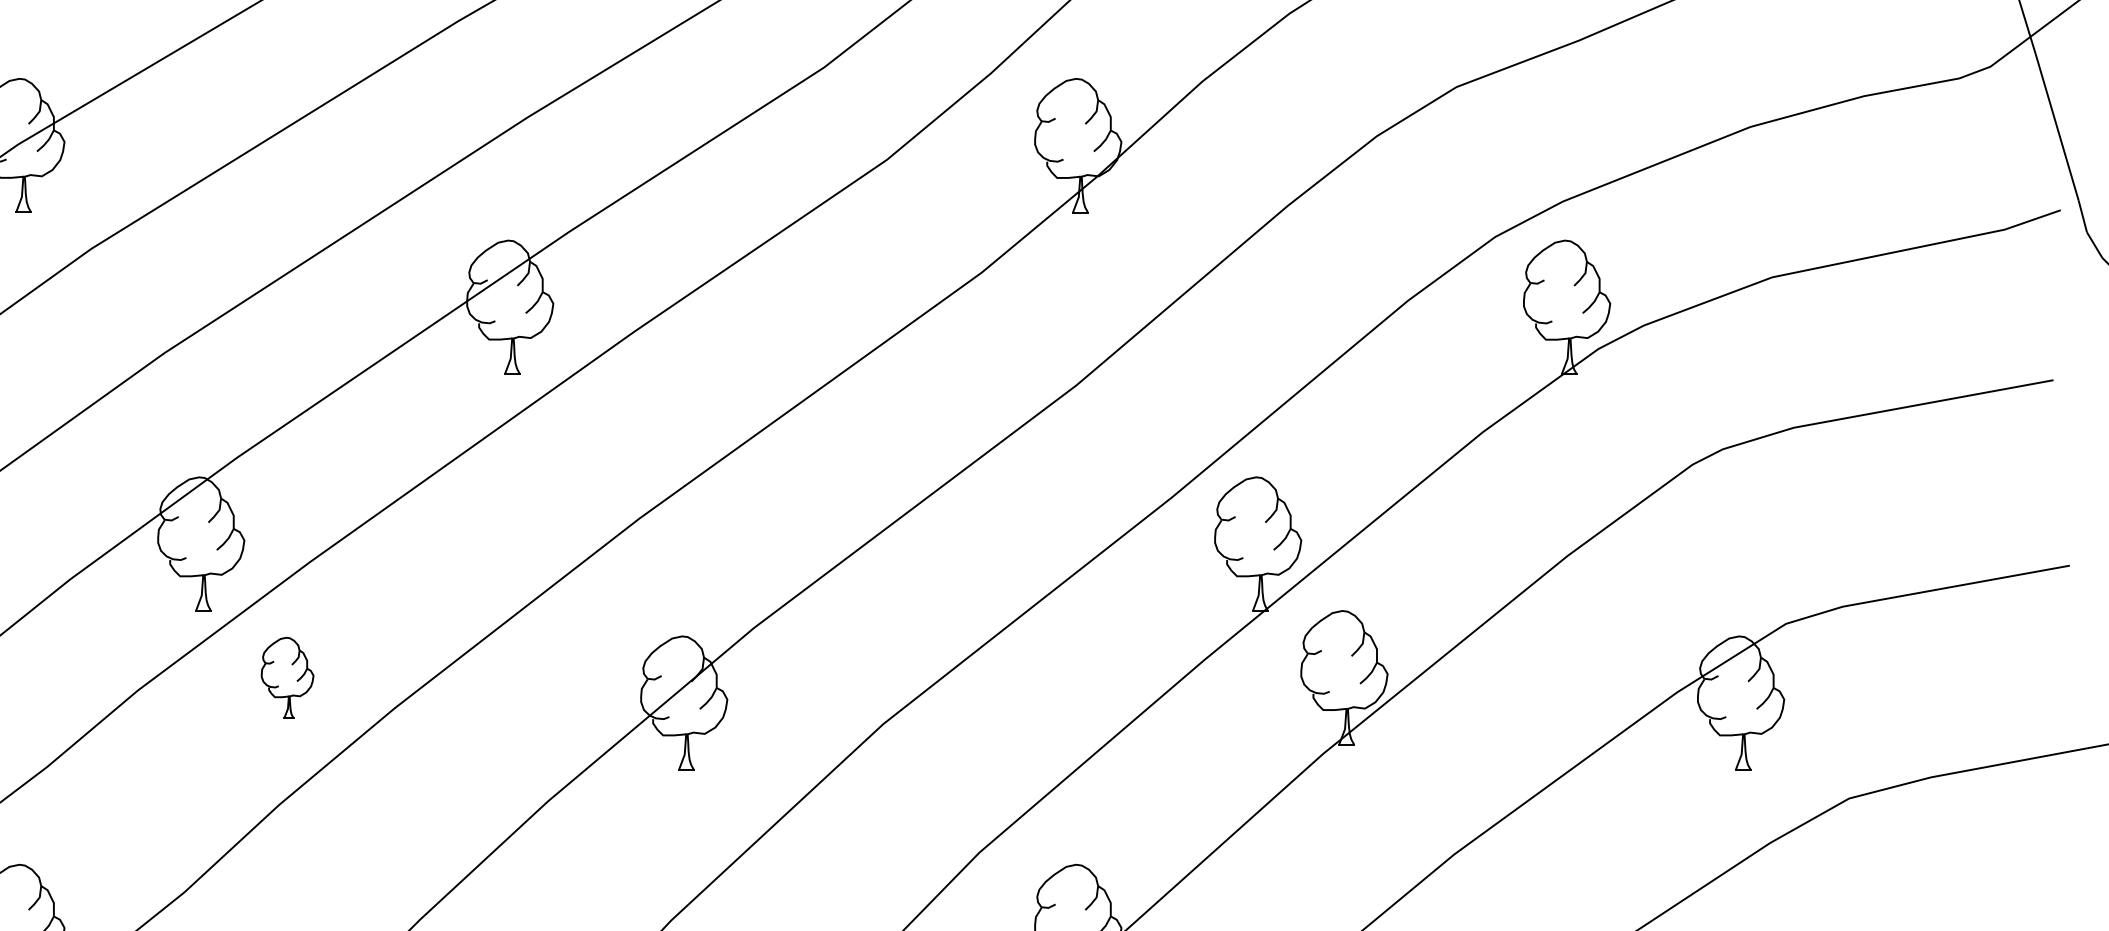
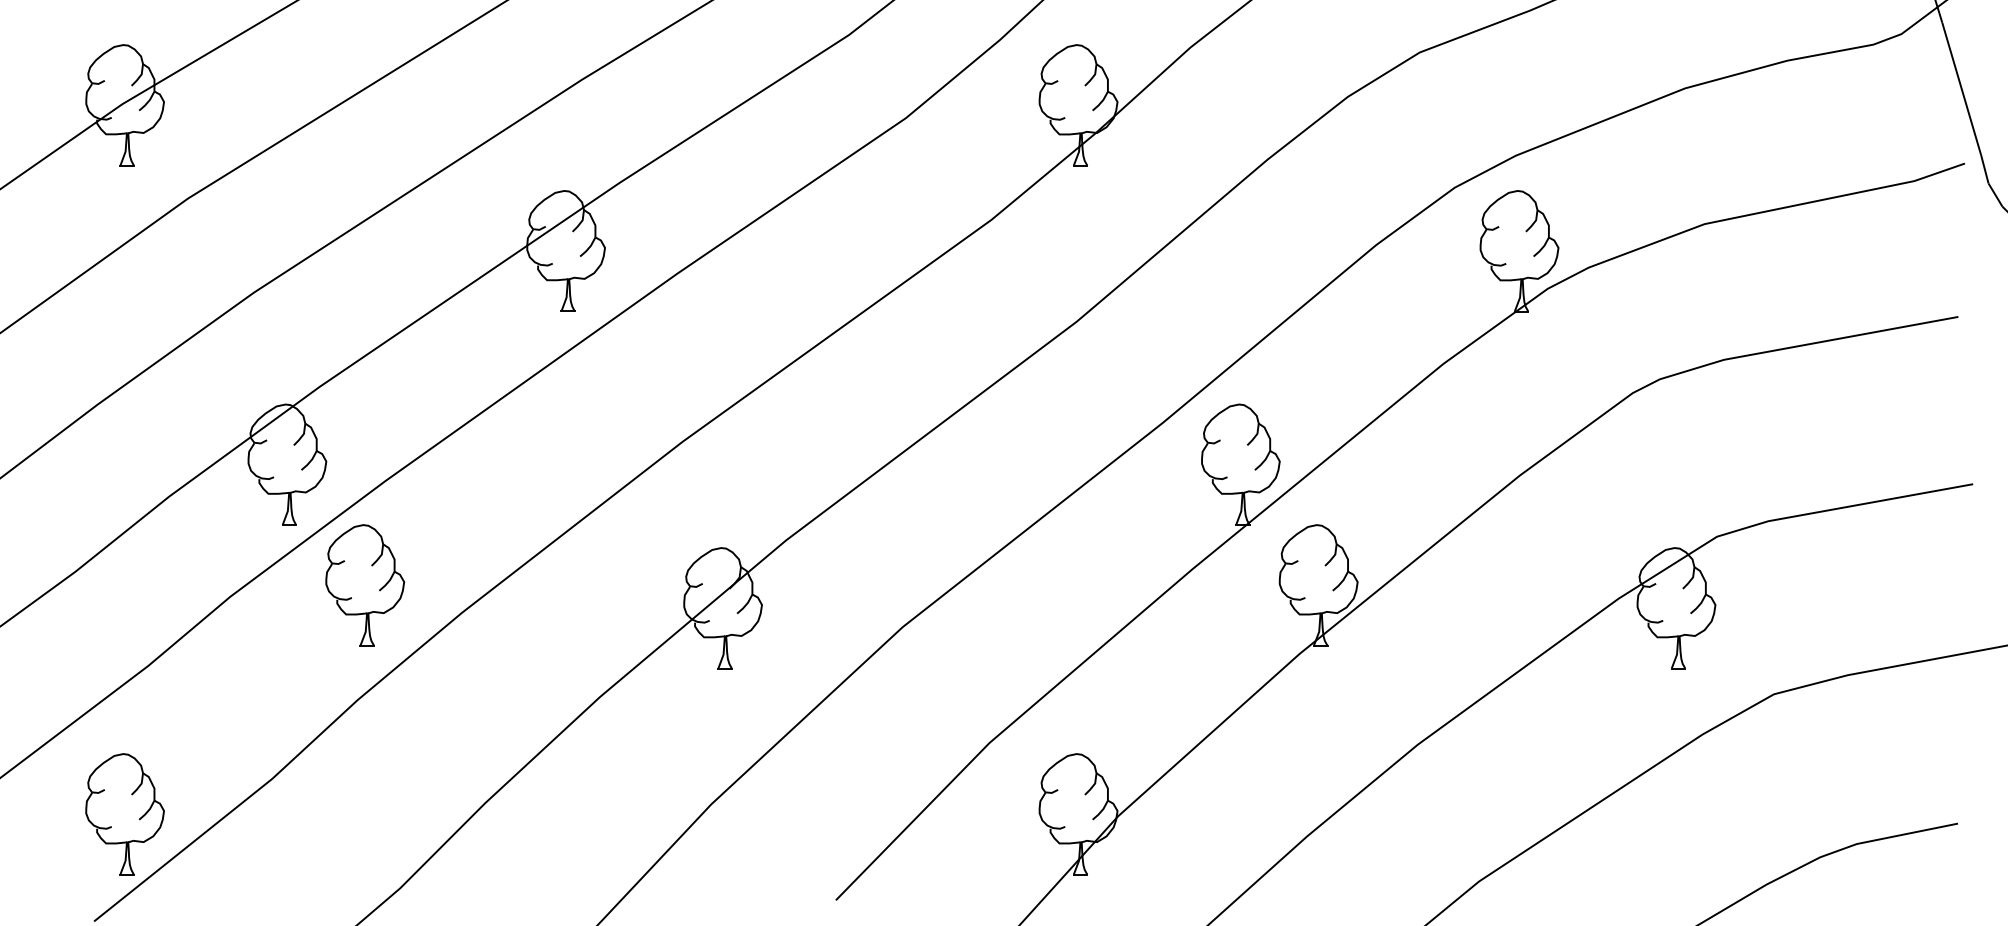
part: (287, 677) -> (365, 585), size x1.67

